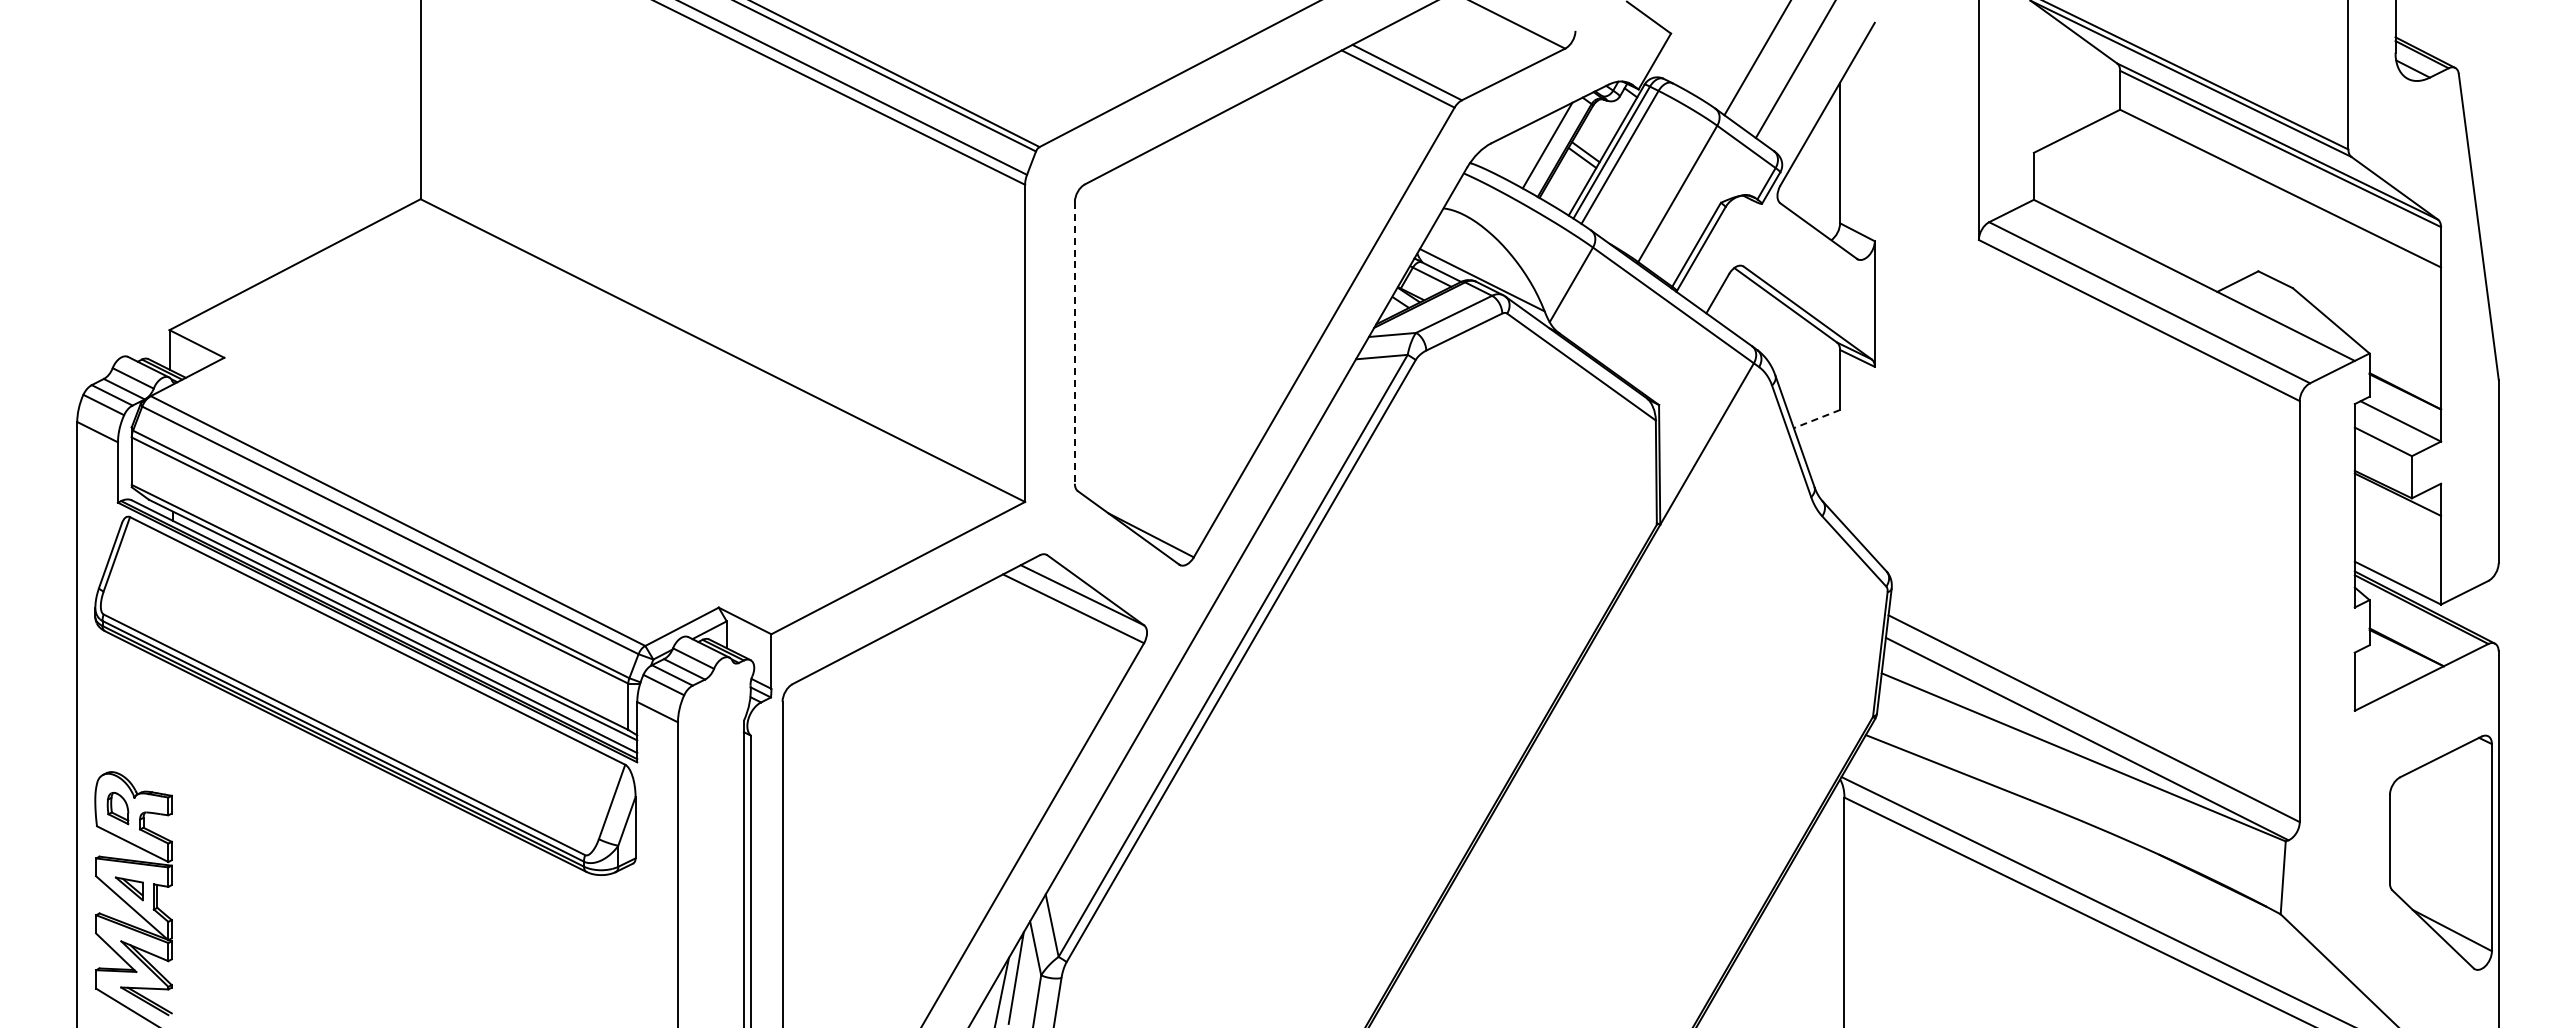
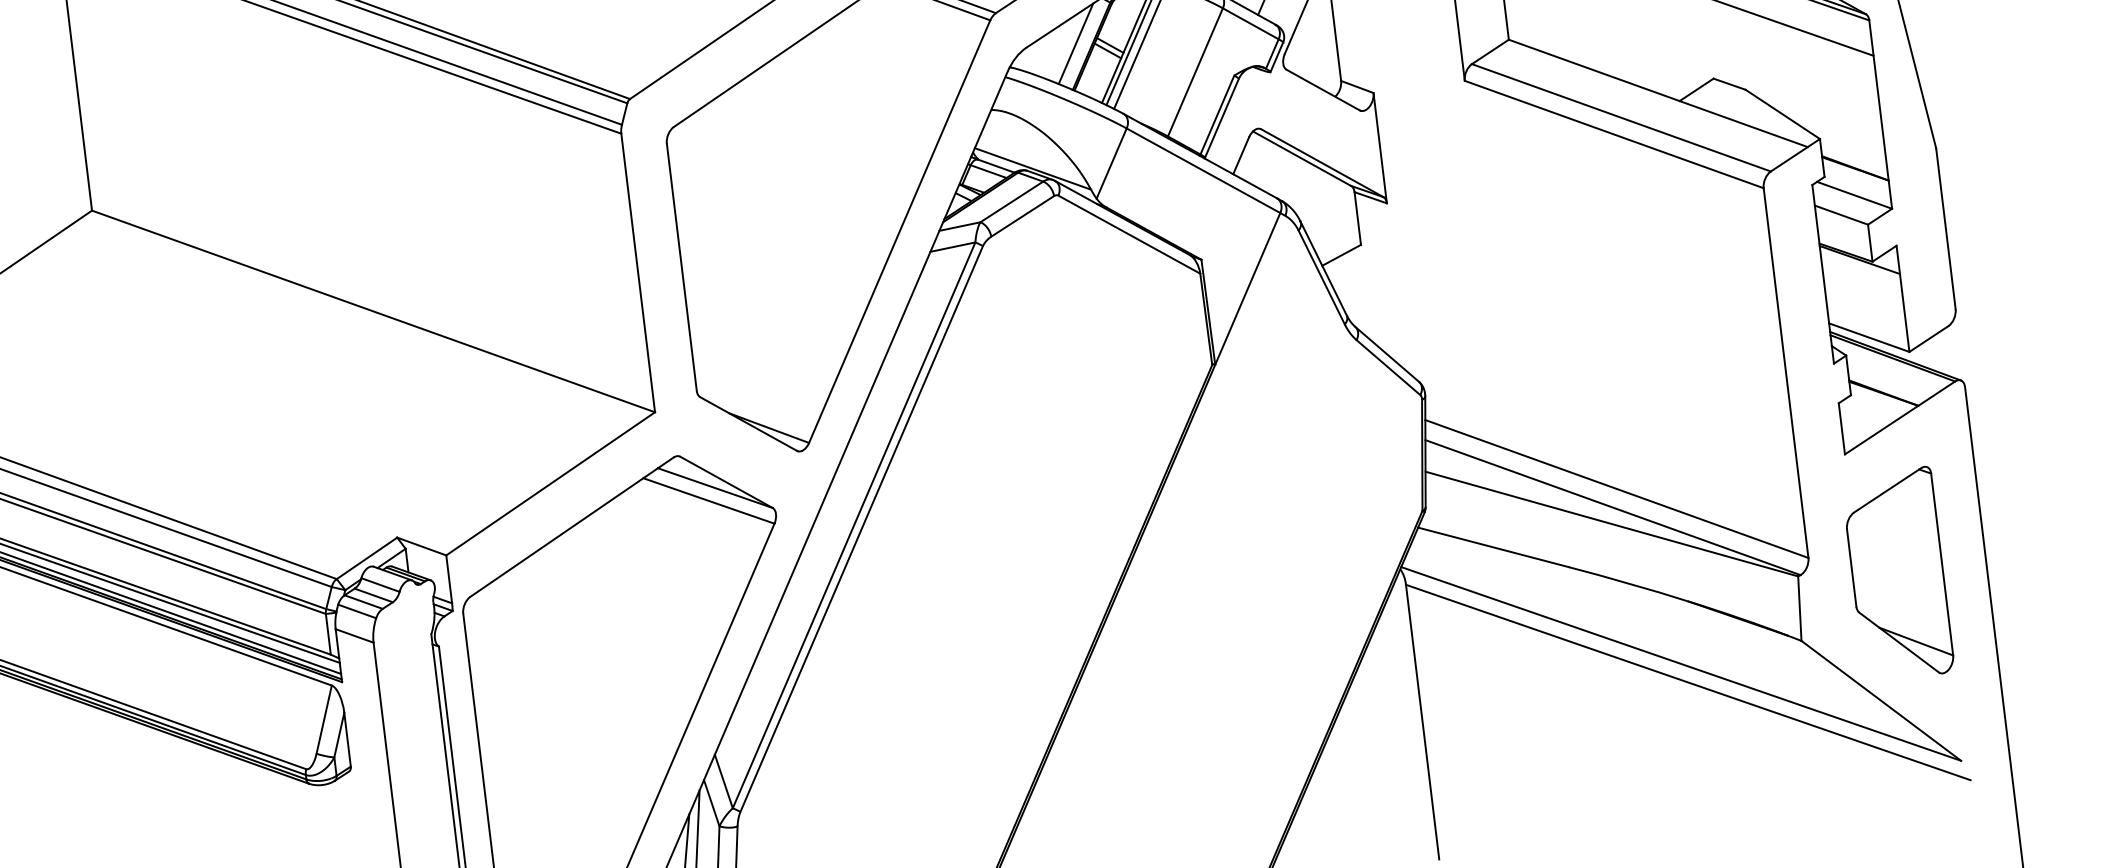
line: (1074, 342) -> (681, 266), dashed -> solid
line: (1816, 419) -> (1341, 255), dashed -> solid
part: (2440, 852) -> (1897, 574), moved

